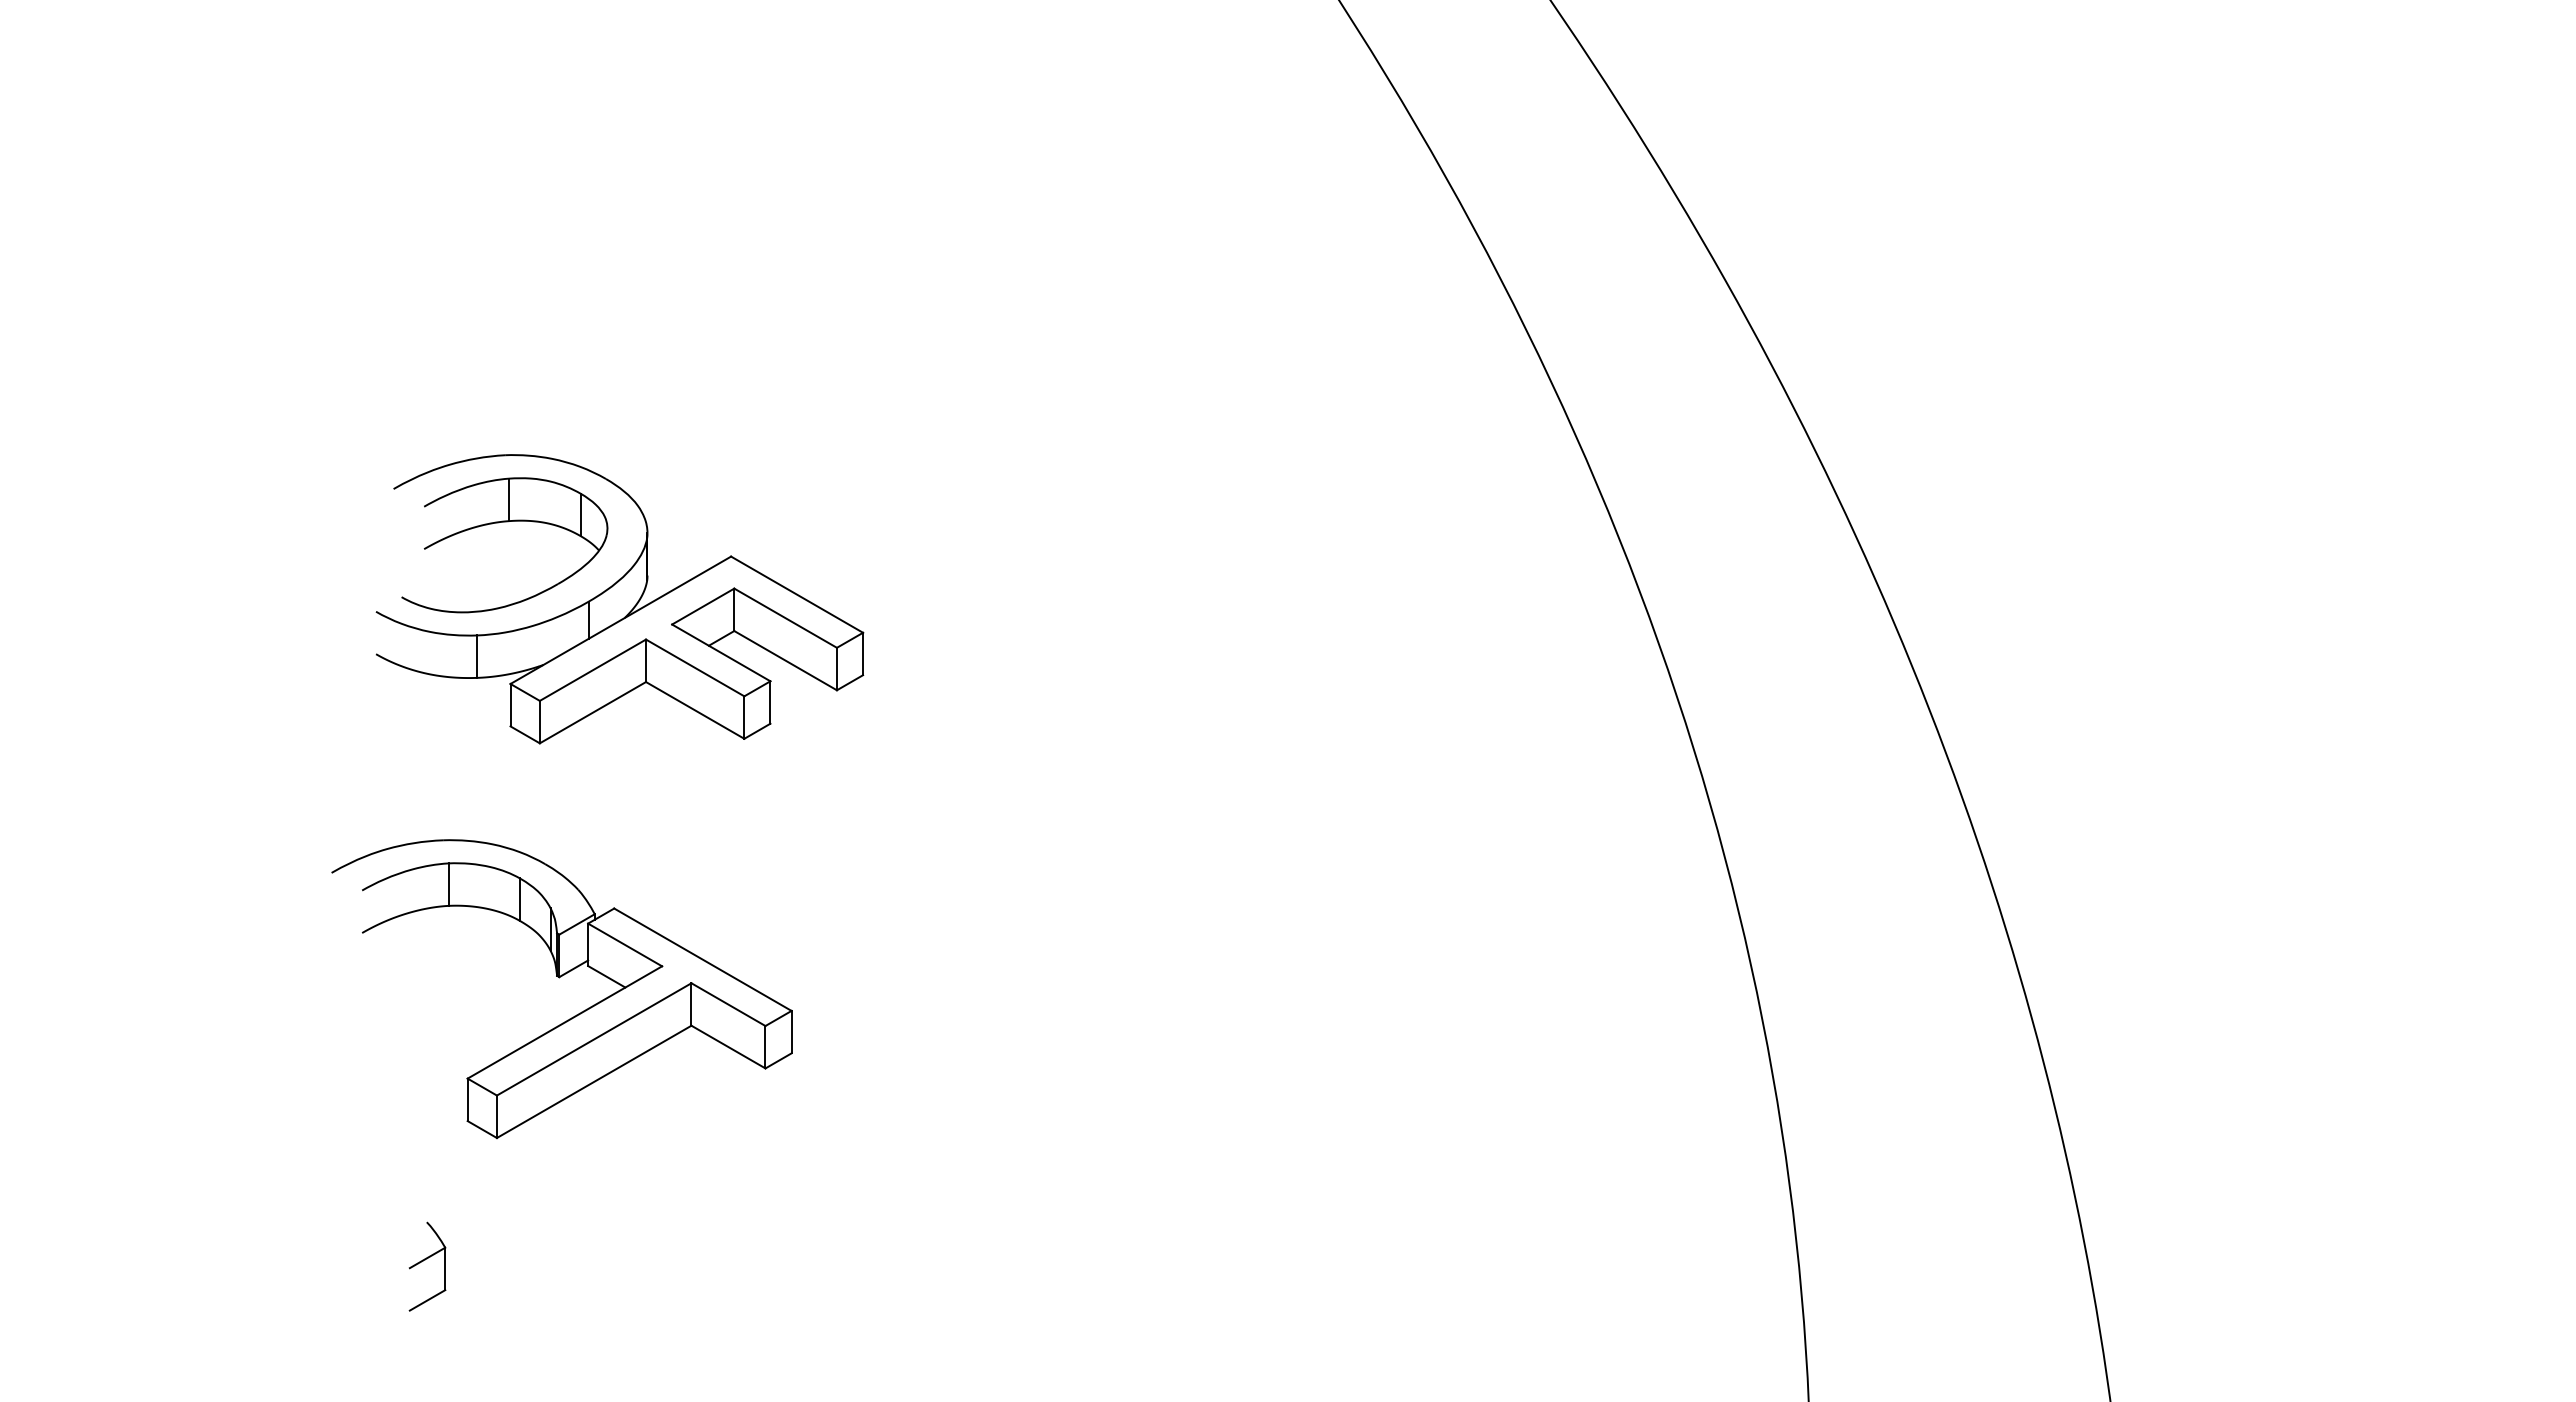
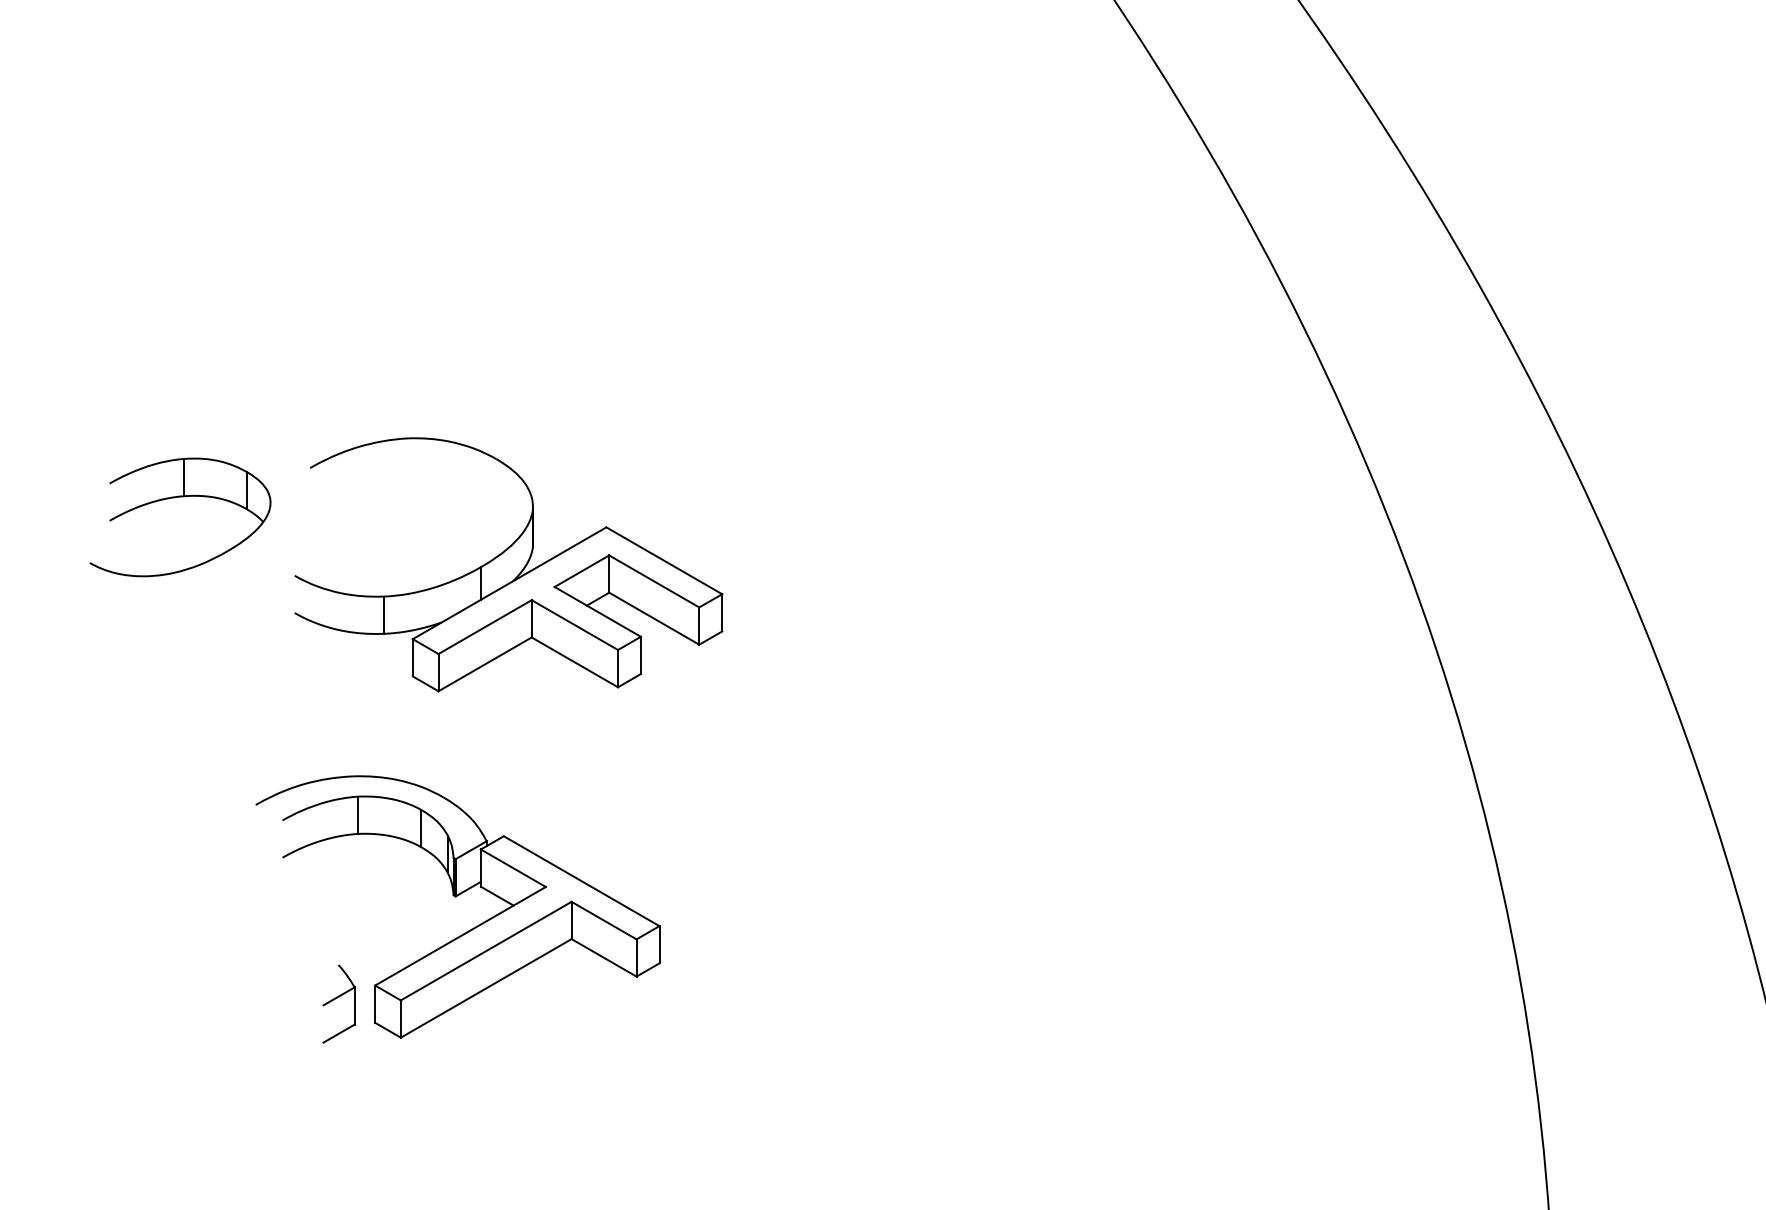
part: (498, 523) -> (174, 498), moved
part: (425, 1260) -> (337, 998), moved

